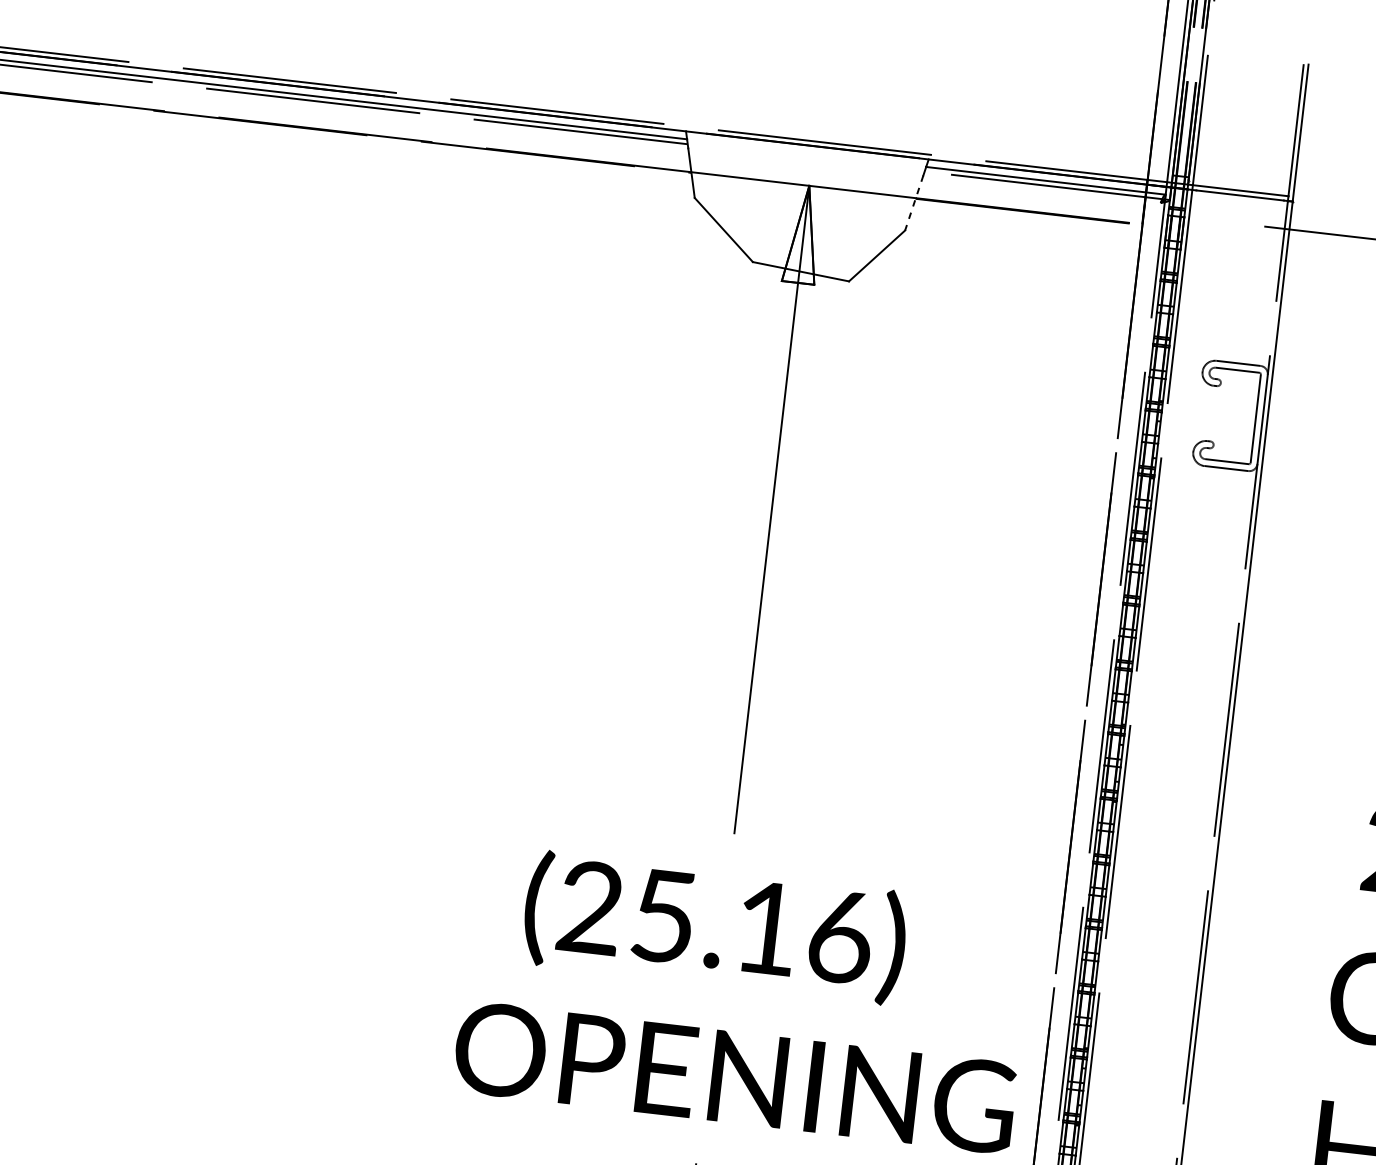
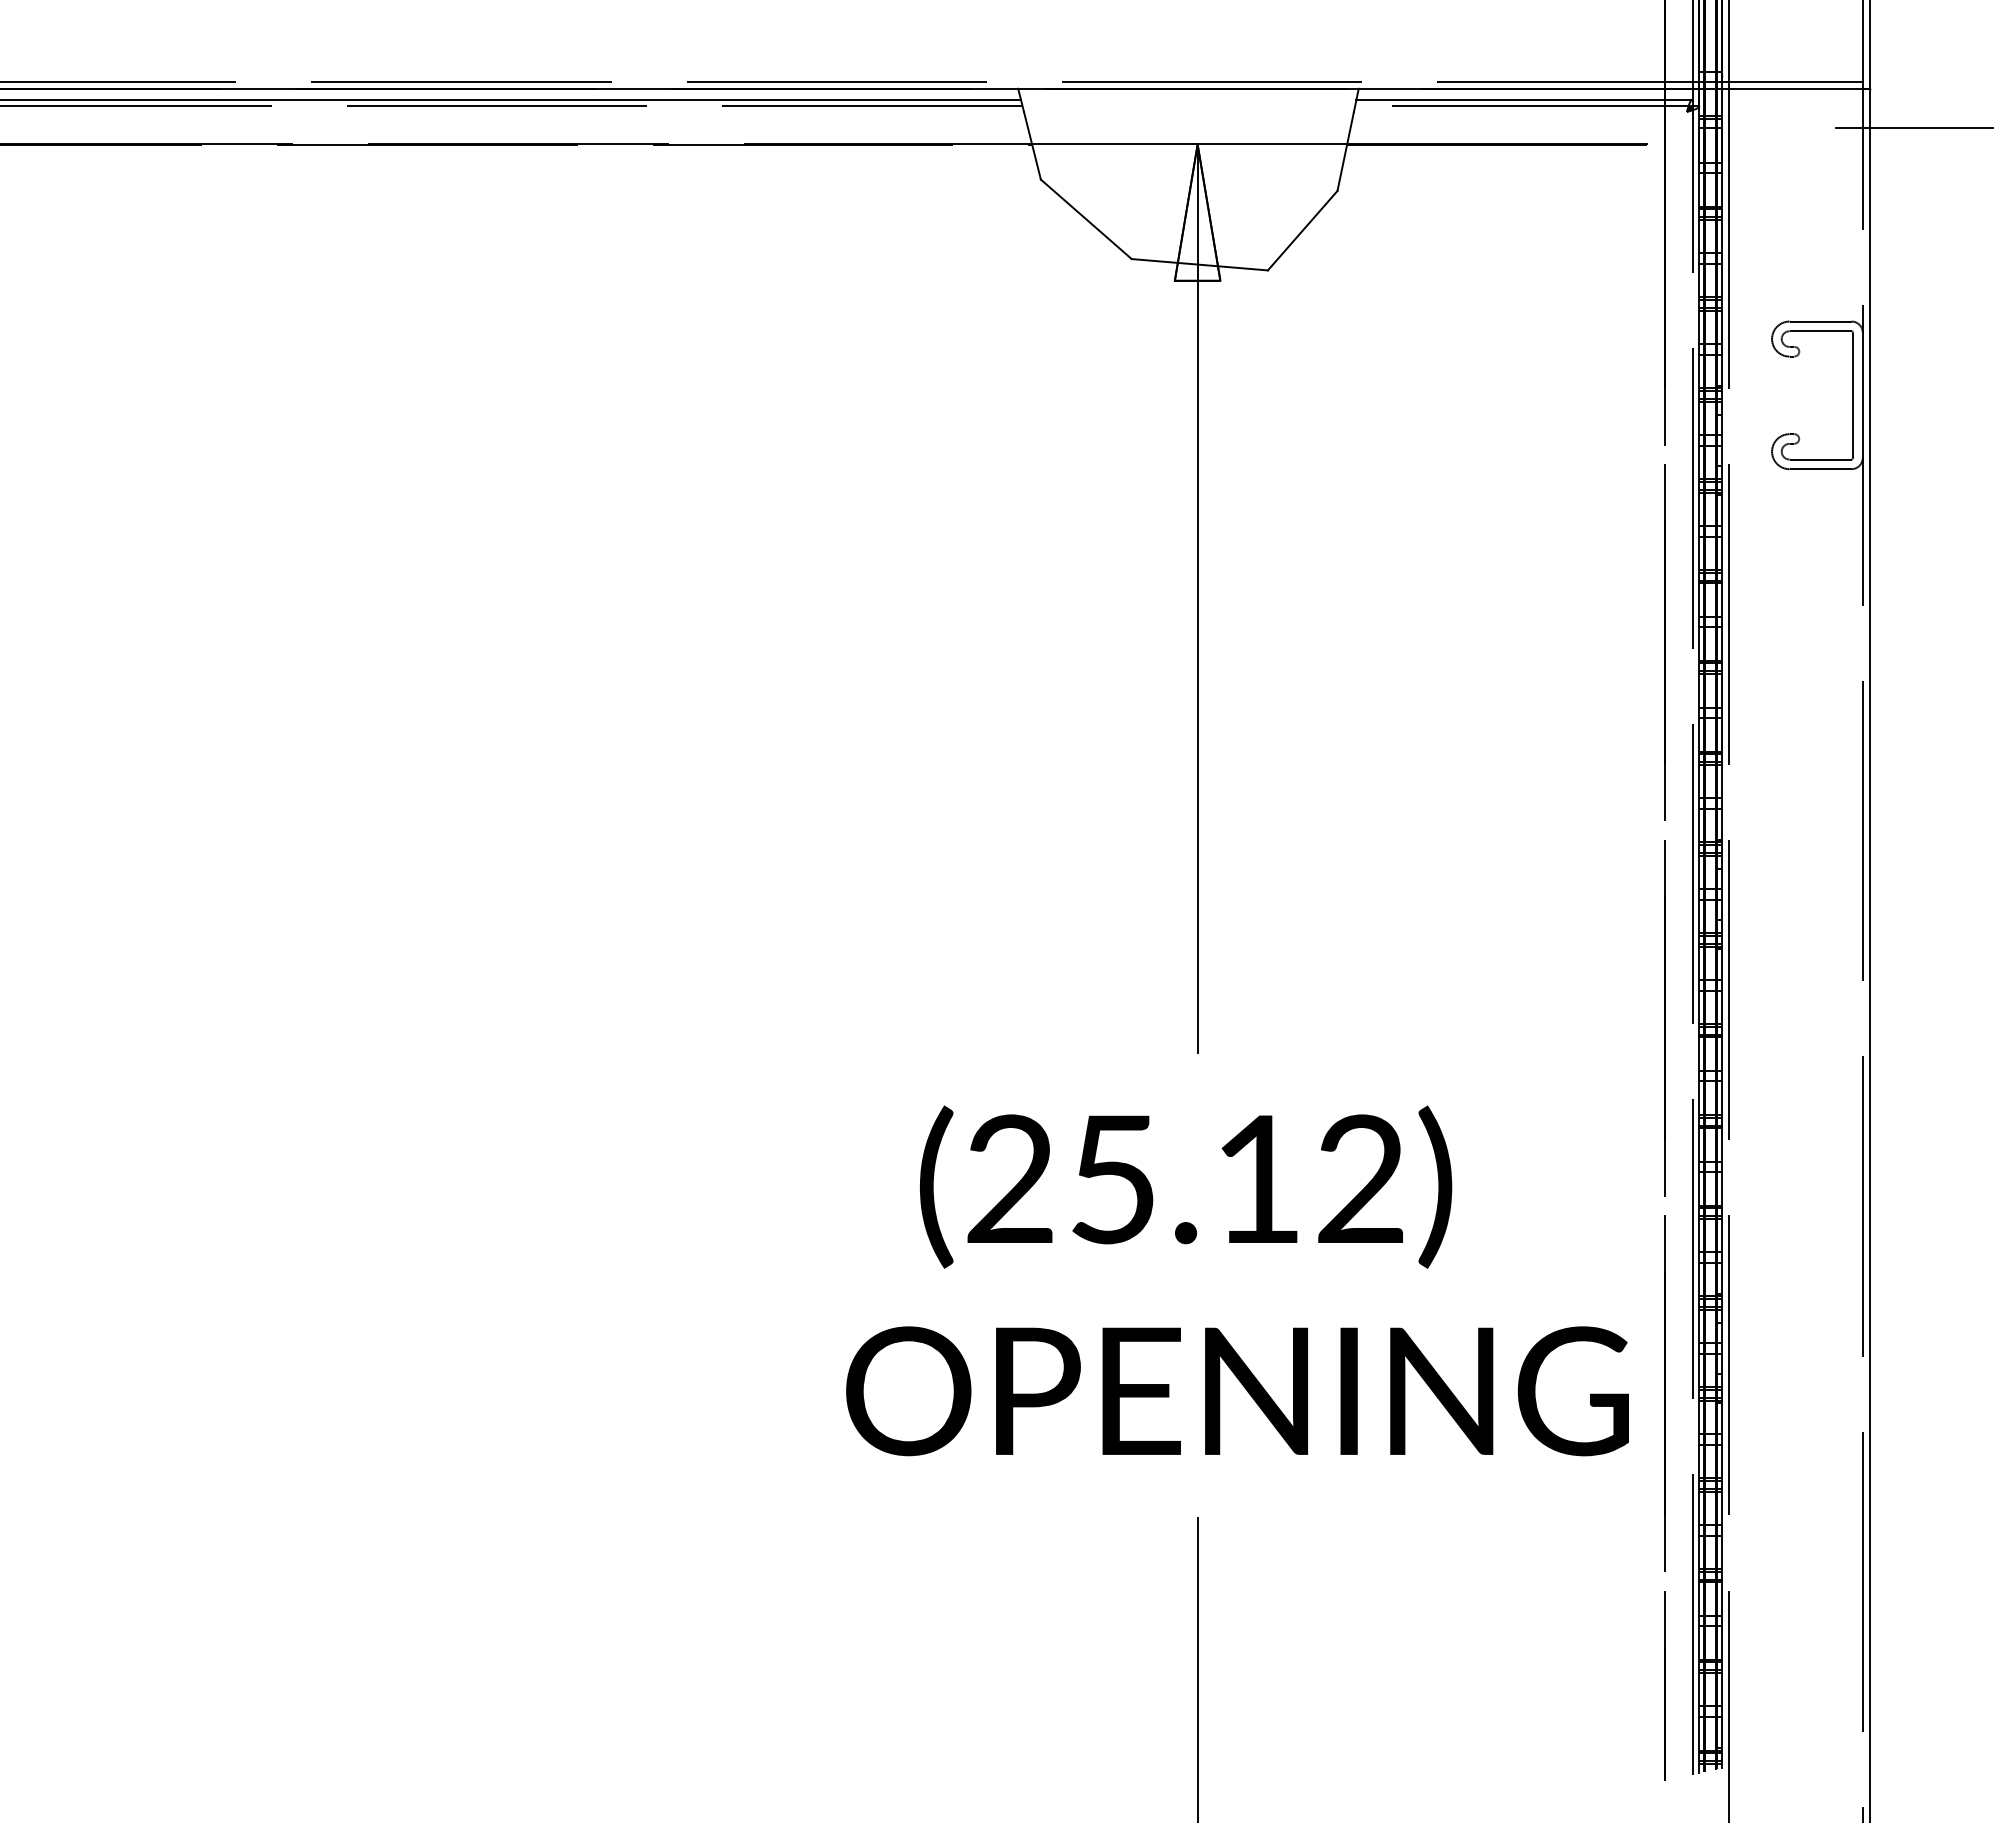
line: (914, 203) -> (1345, 151), dashed -> solid
text: (840, 936) -> (1361, 1179), (25.16) -> (25.12)

